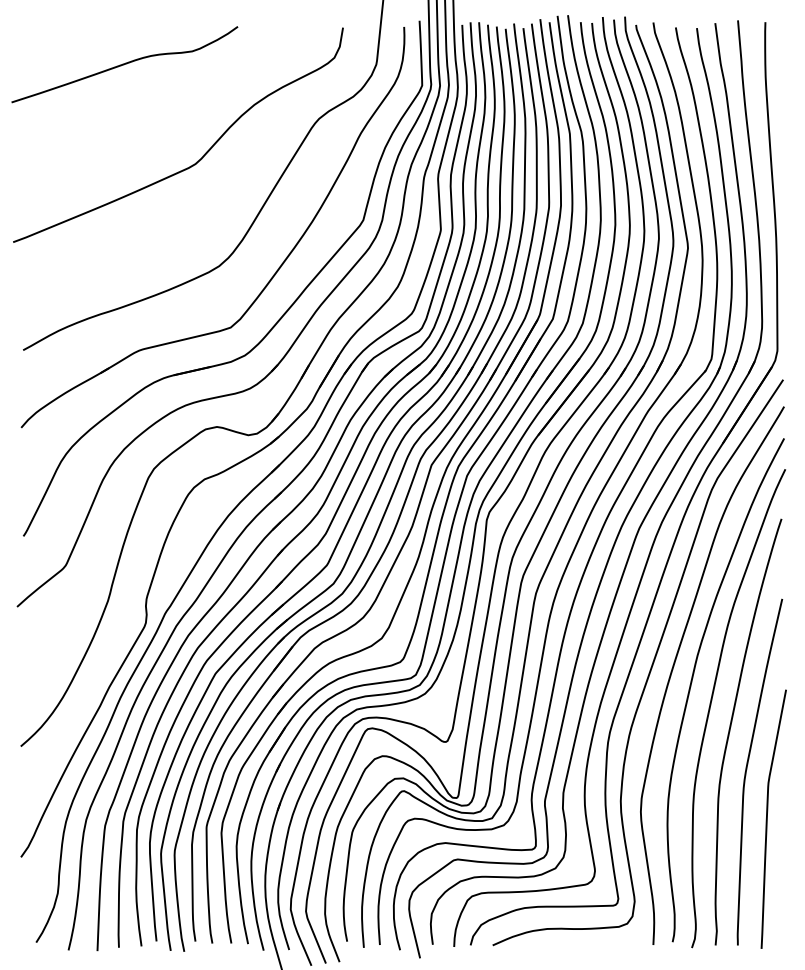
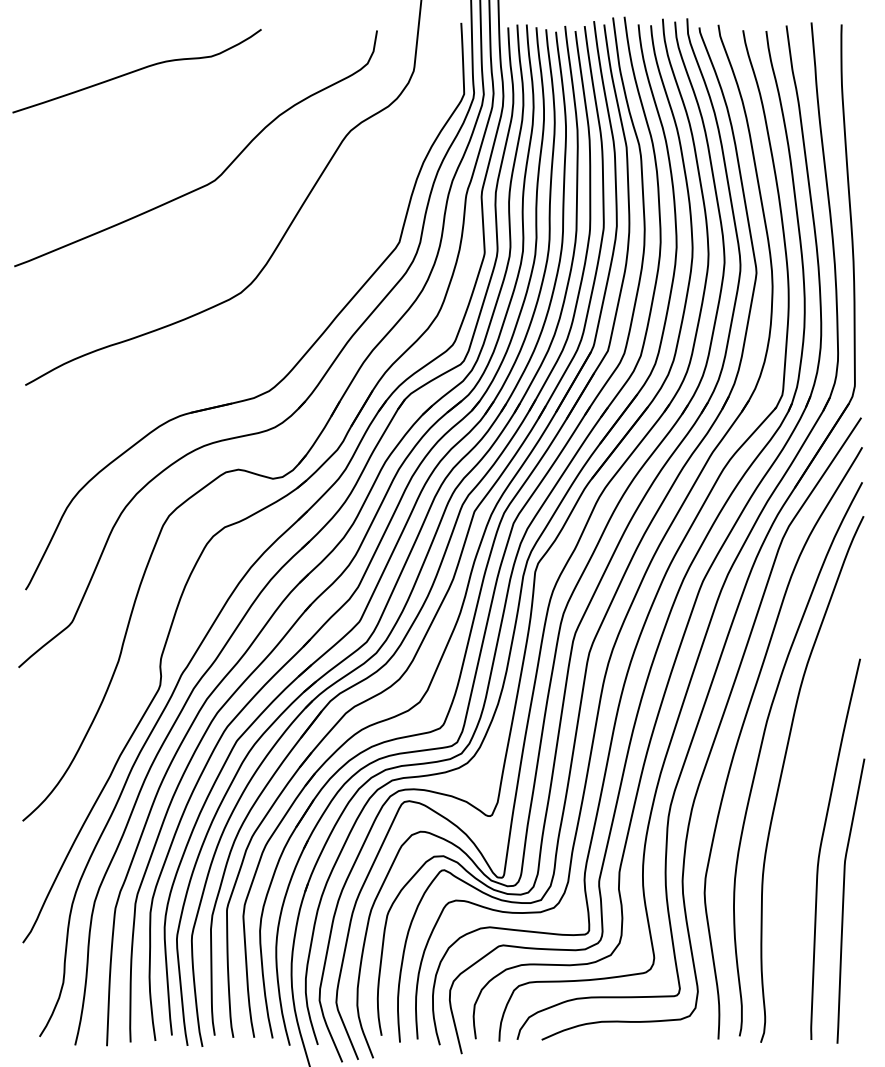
part: (272, 275) -> (299, 303), removed
curve: (731, 727) -> (804, 800), removed

